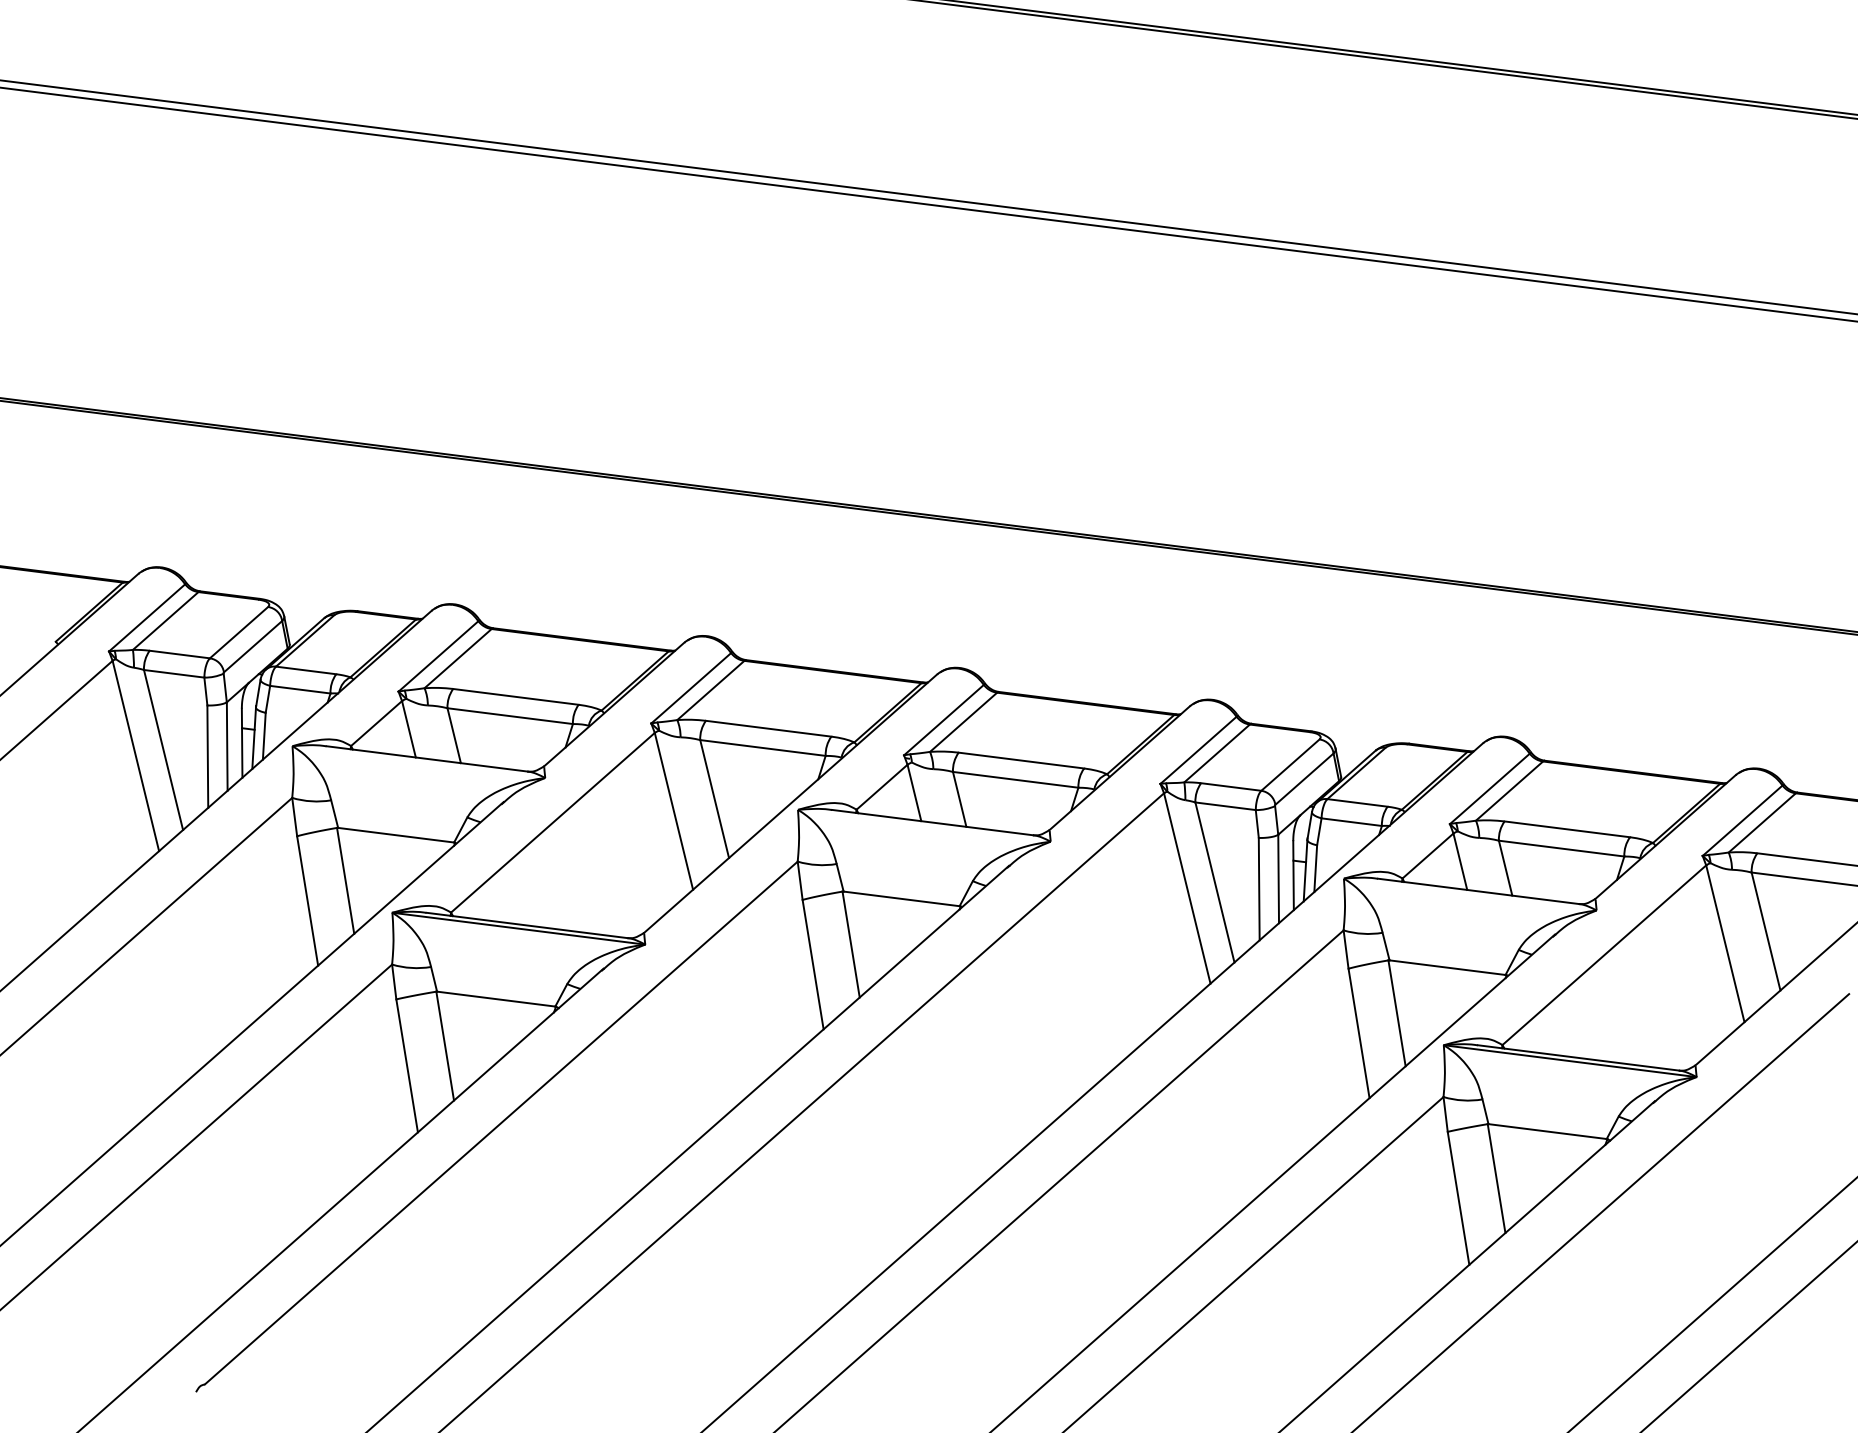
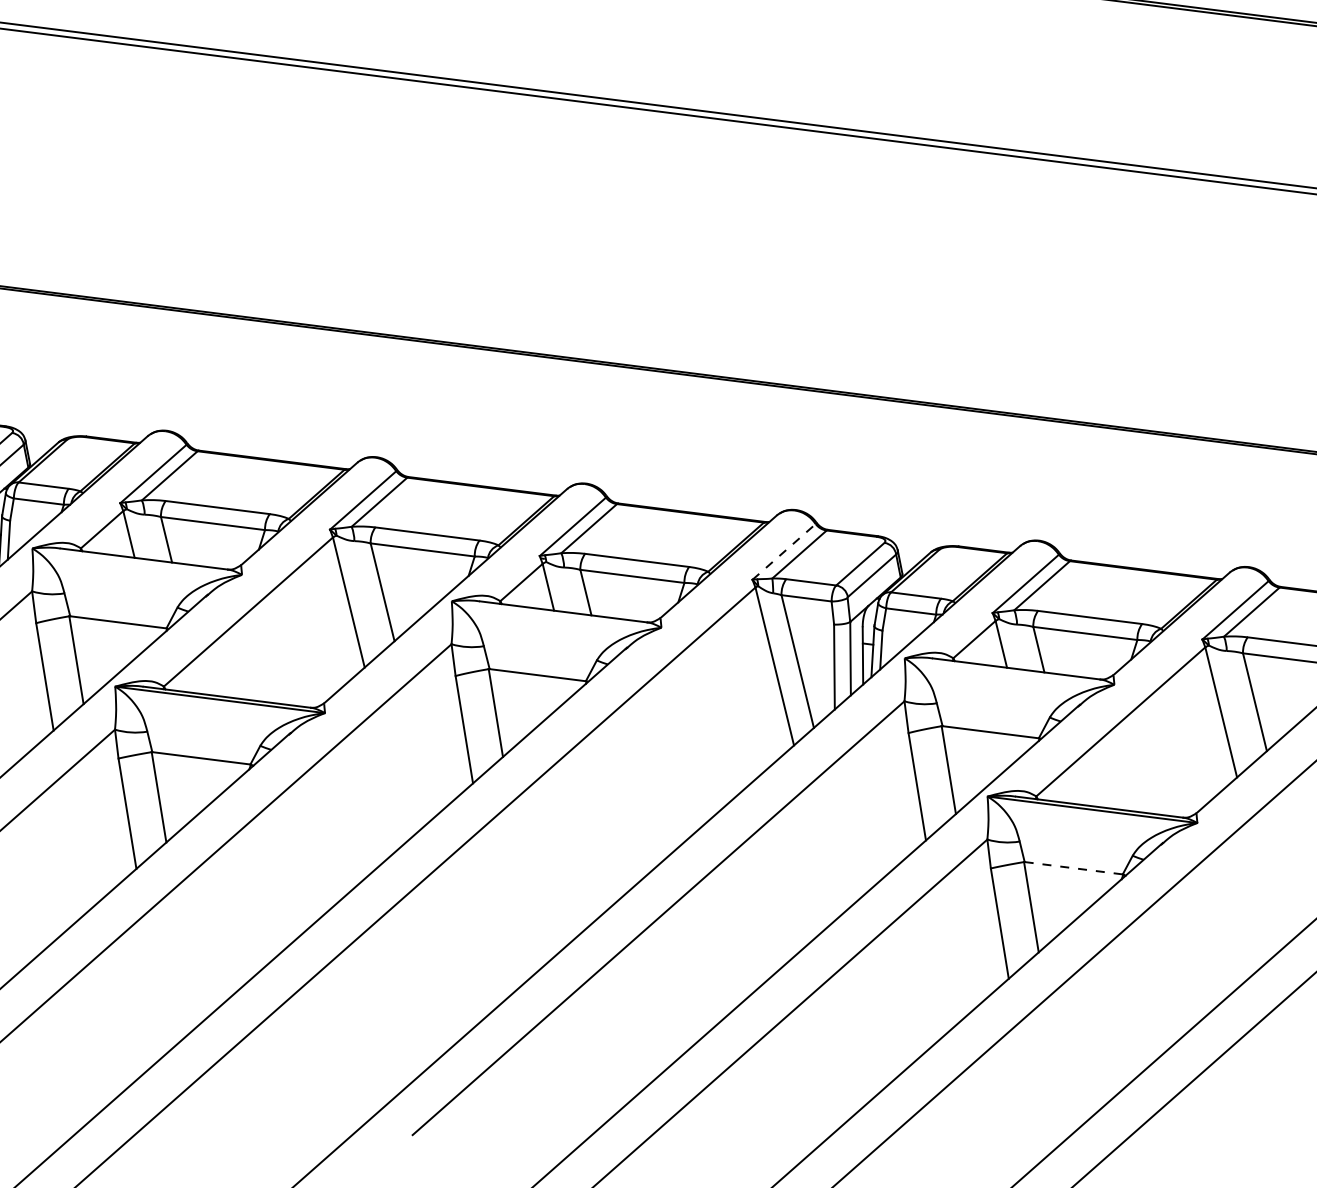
line: (1198, 750) -> (784, 552), solid -> dashed
line: (1547, 1131) -> (1073, 868), solid -> dashed

